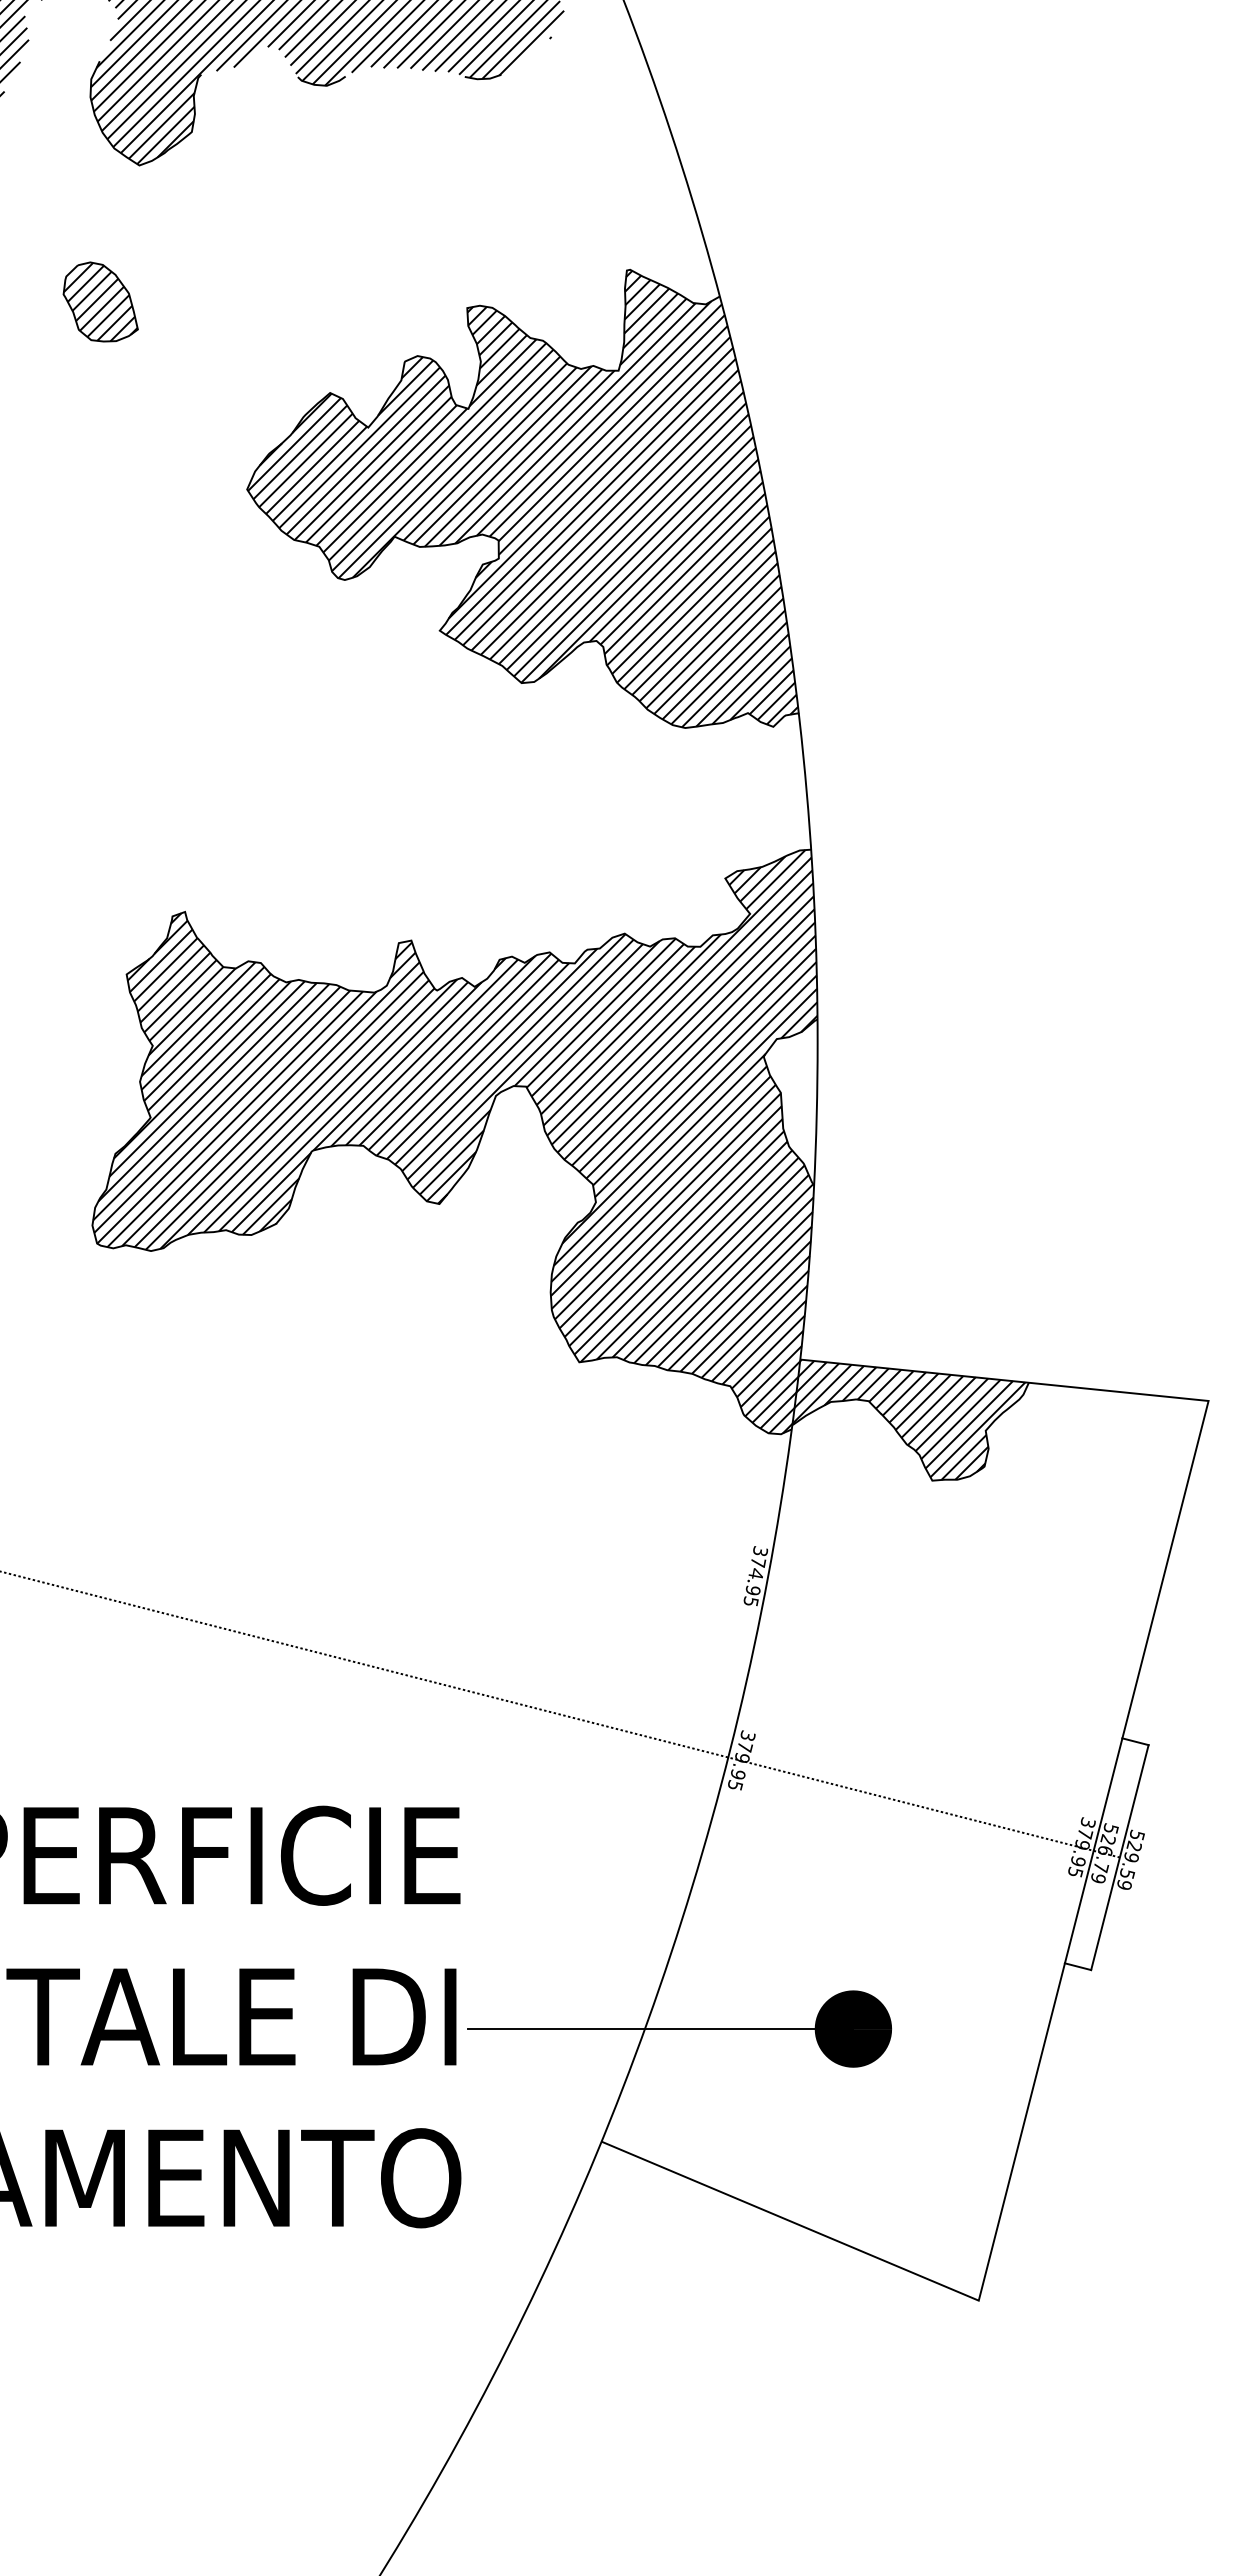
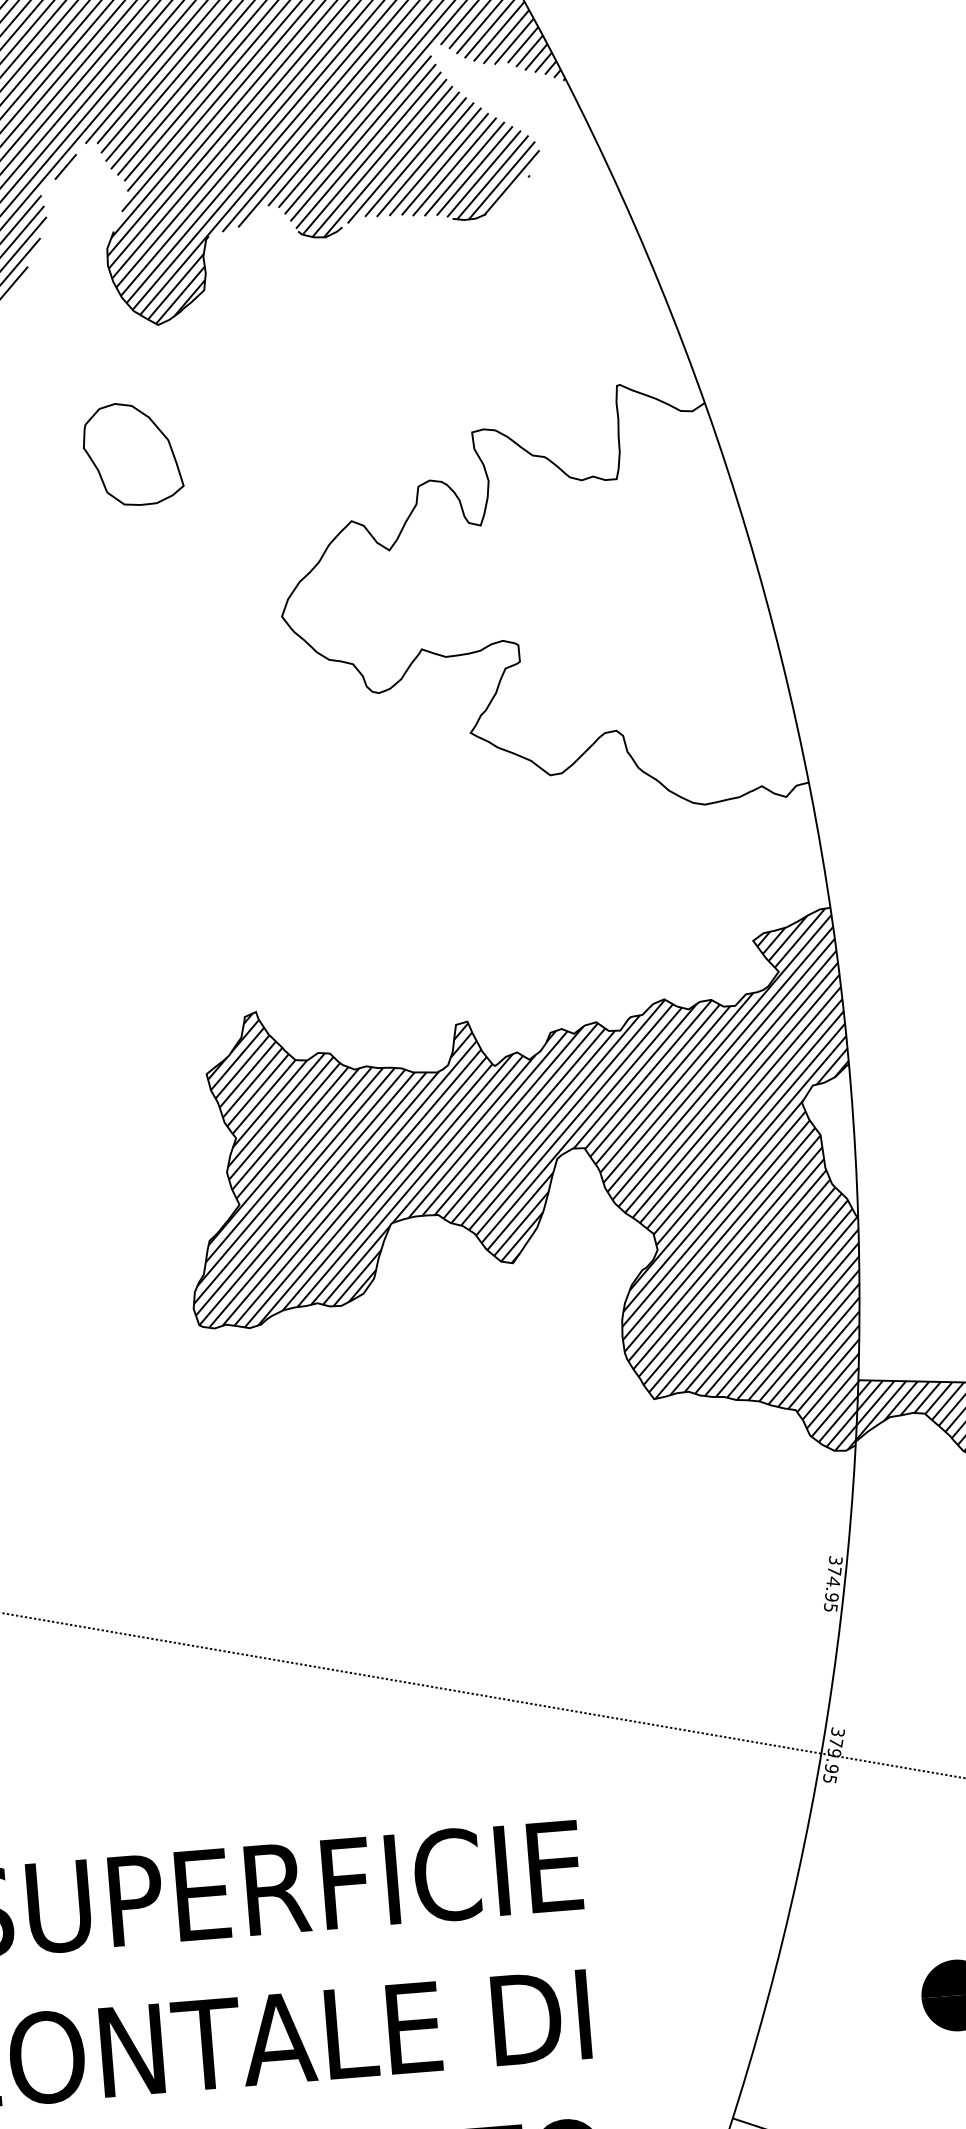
part: (100, 301) -> (132, 453), size x1.4
hatch: (523, 498) -> (538, 604), removed
line: (660, 2029) -> (778, 2010), removed

